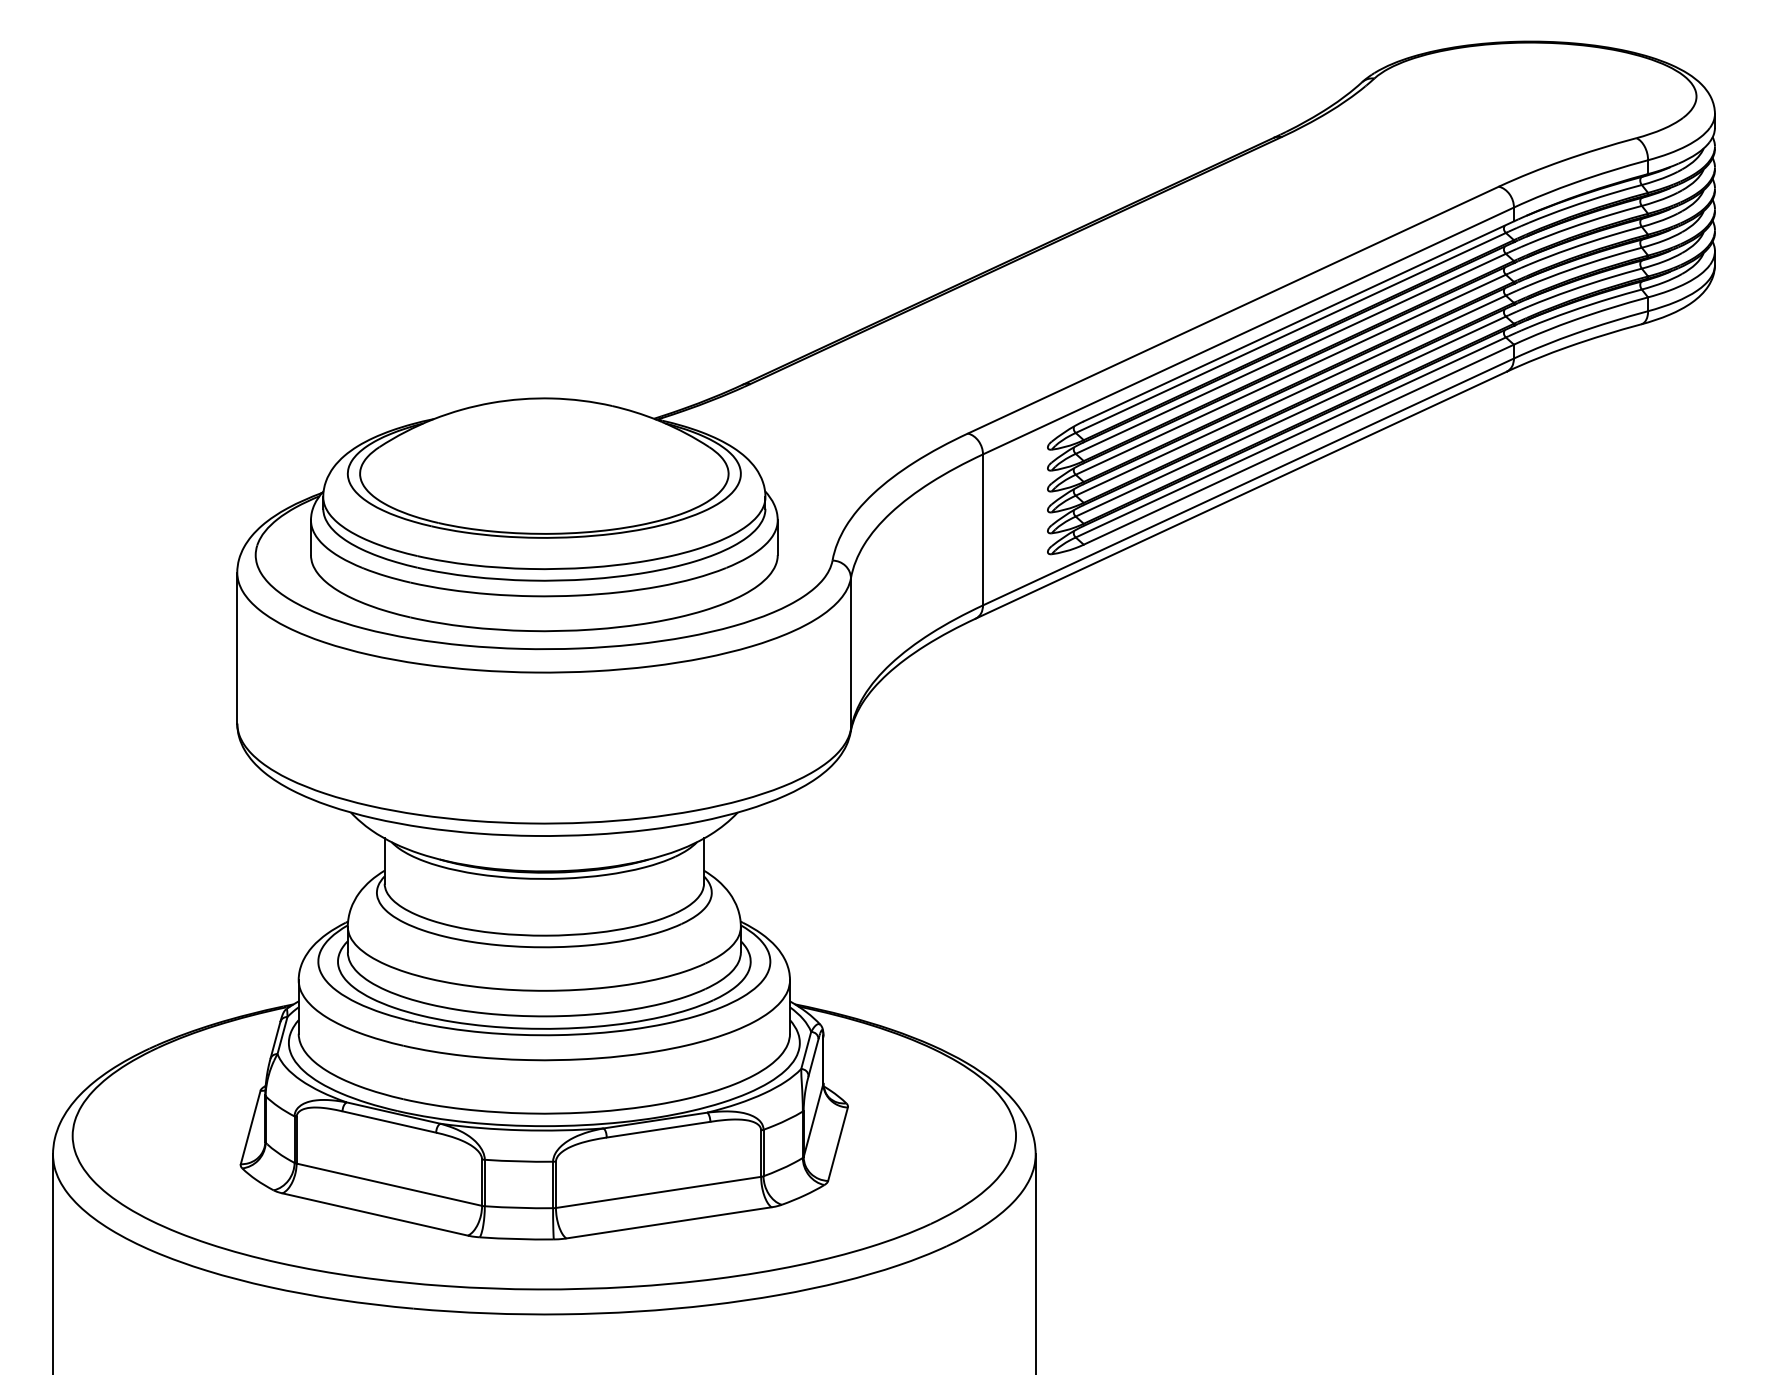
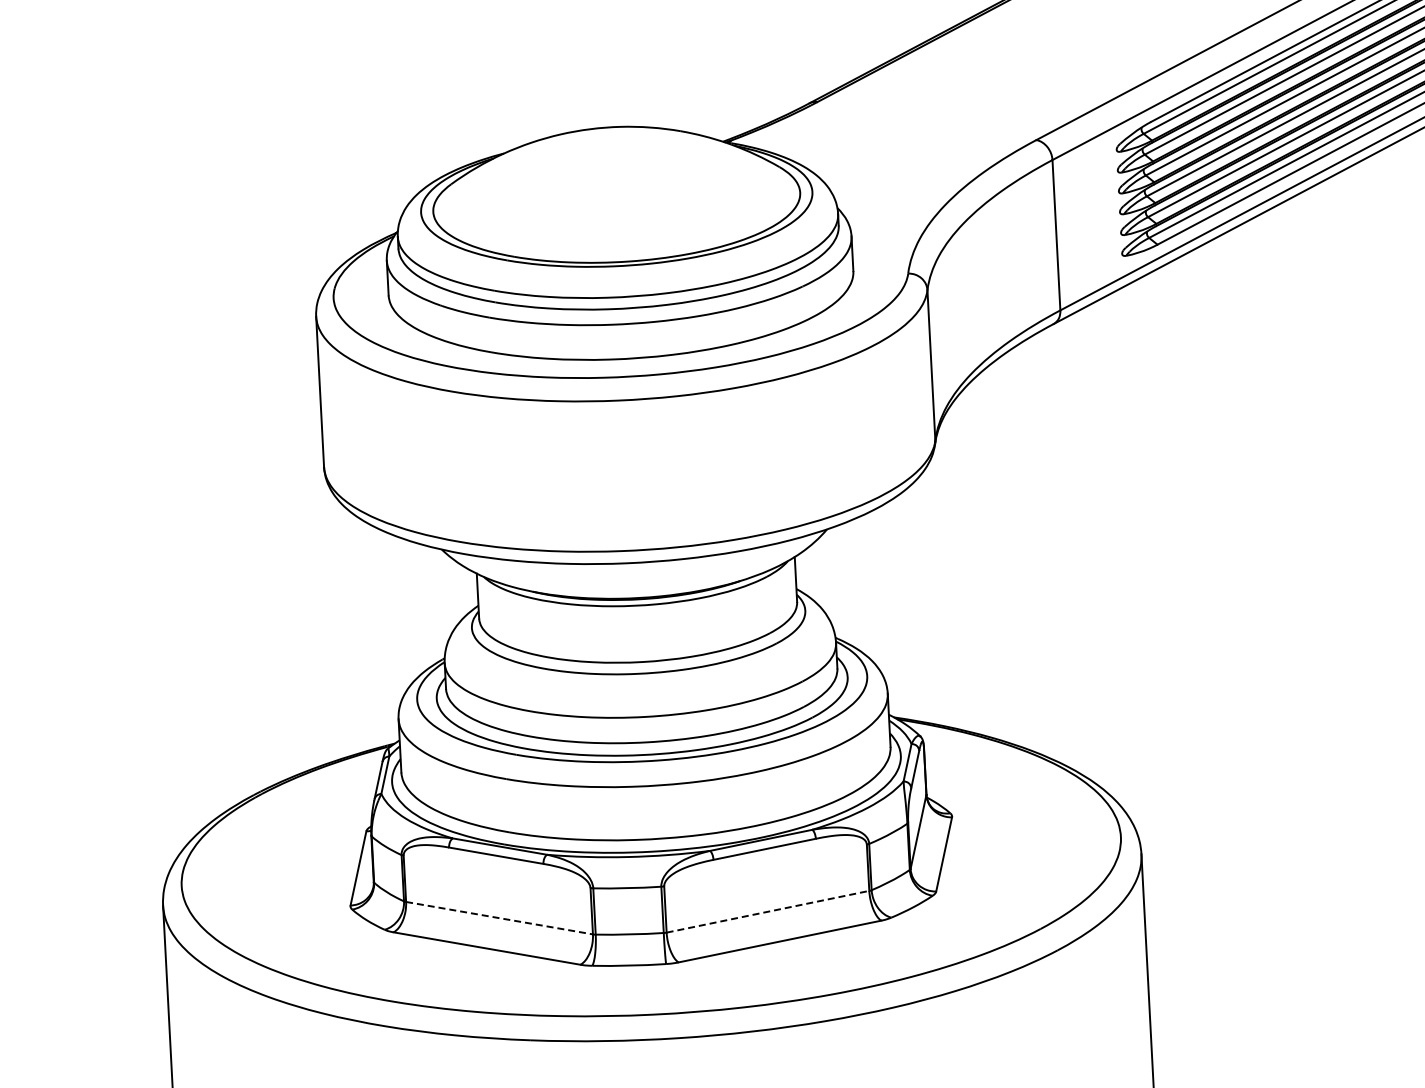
line: (389, 1184) -> (499, 917), solid -> dashed
line: (658, 1192) -> (767, 911), solid -> dashed

